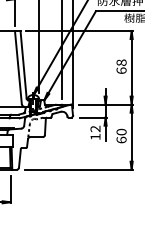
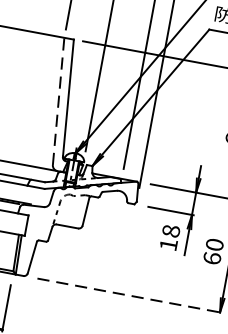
line: (18, 67) -> (58, 101), solid -> dashed
text: (95, 128) -> (171, 230), 12 -> 18
line: (78, 169) -> (129, 295), solid -> dashed

